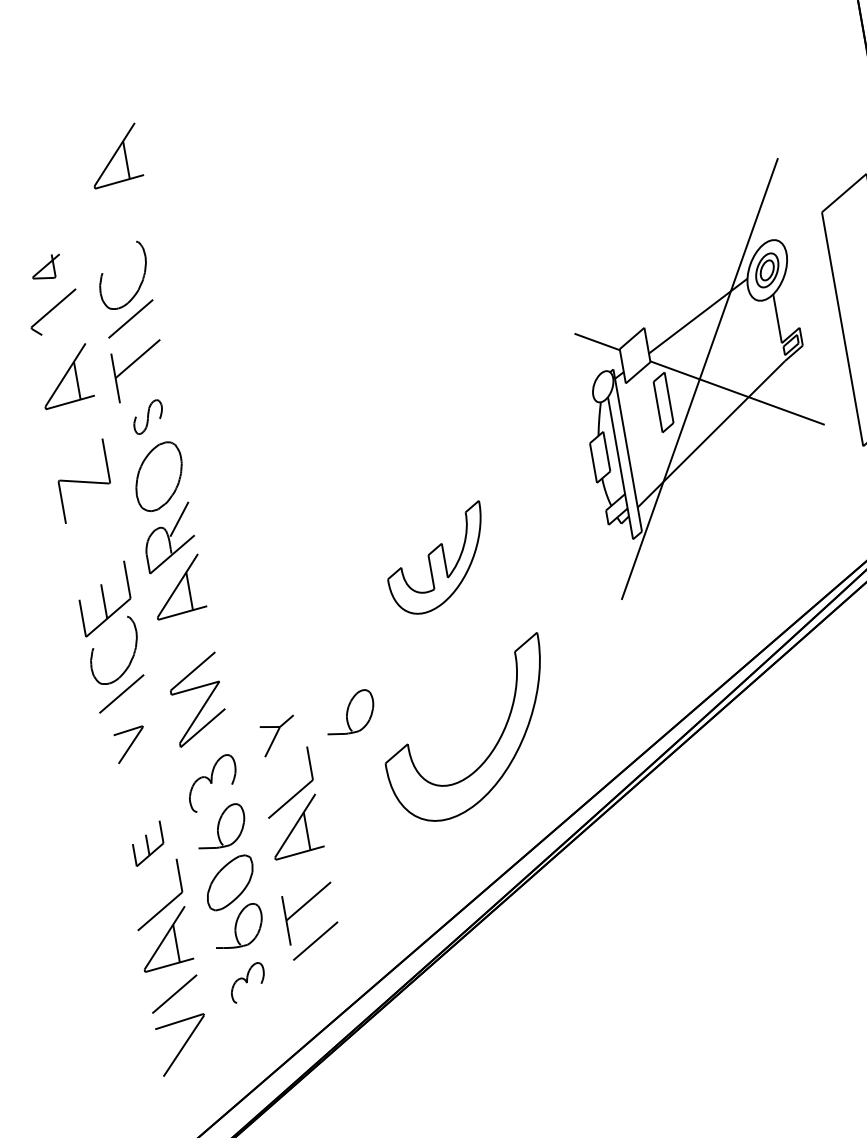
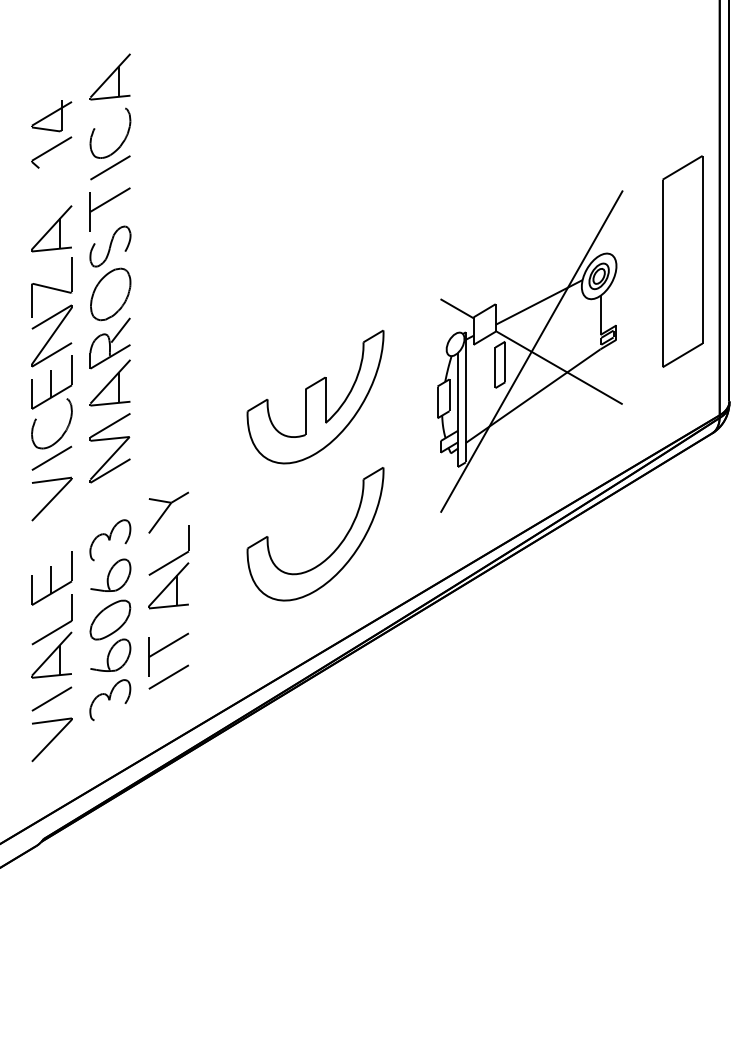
part: (113, 155) -> (109, 76), moved
part: (46, 267) -> (51, 116), size x1.67
part: (65, 376) -> (51, 228), moved
part: (698, 379) -> (530, 351), moved
part: (148, 417) -> (110, 246), size x1.67
part: (94, 540) -> (51, 335), added
part: (436, 558) -> (315, 396), size x1.67
part: (204, 701) -> (115, 450), moved
part: (349, 711) -> (226, 503), removed
part: (278, 735) -> (168, 512), size x1.43
part: (130, 744) -> (51, 498), size x1.67
part: (147, 843) -> (51, 578), size x1.67
part: (248, 983) -> (110, 700), size x1.43

